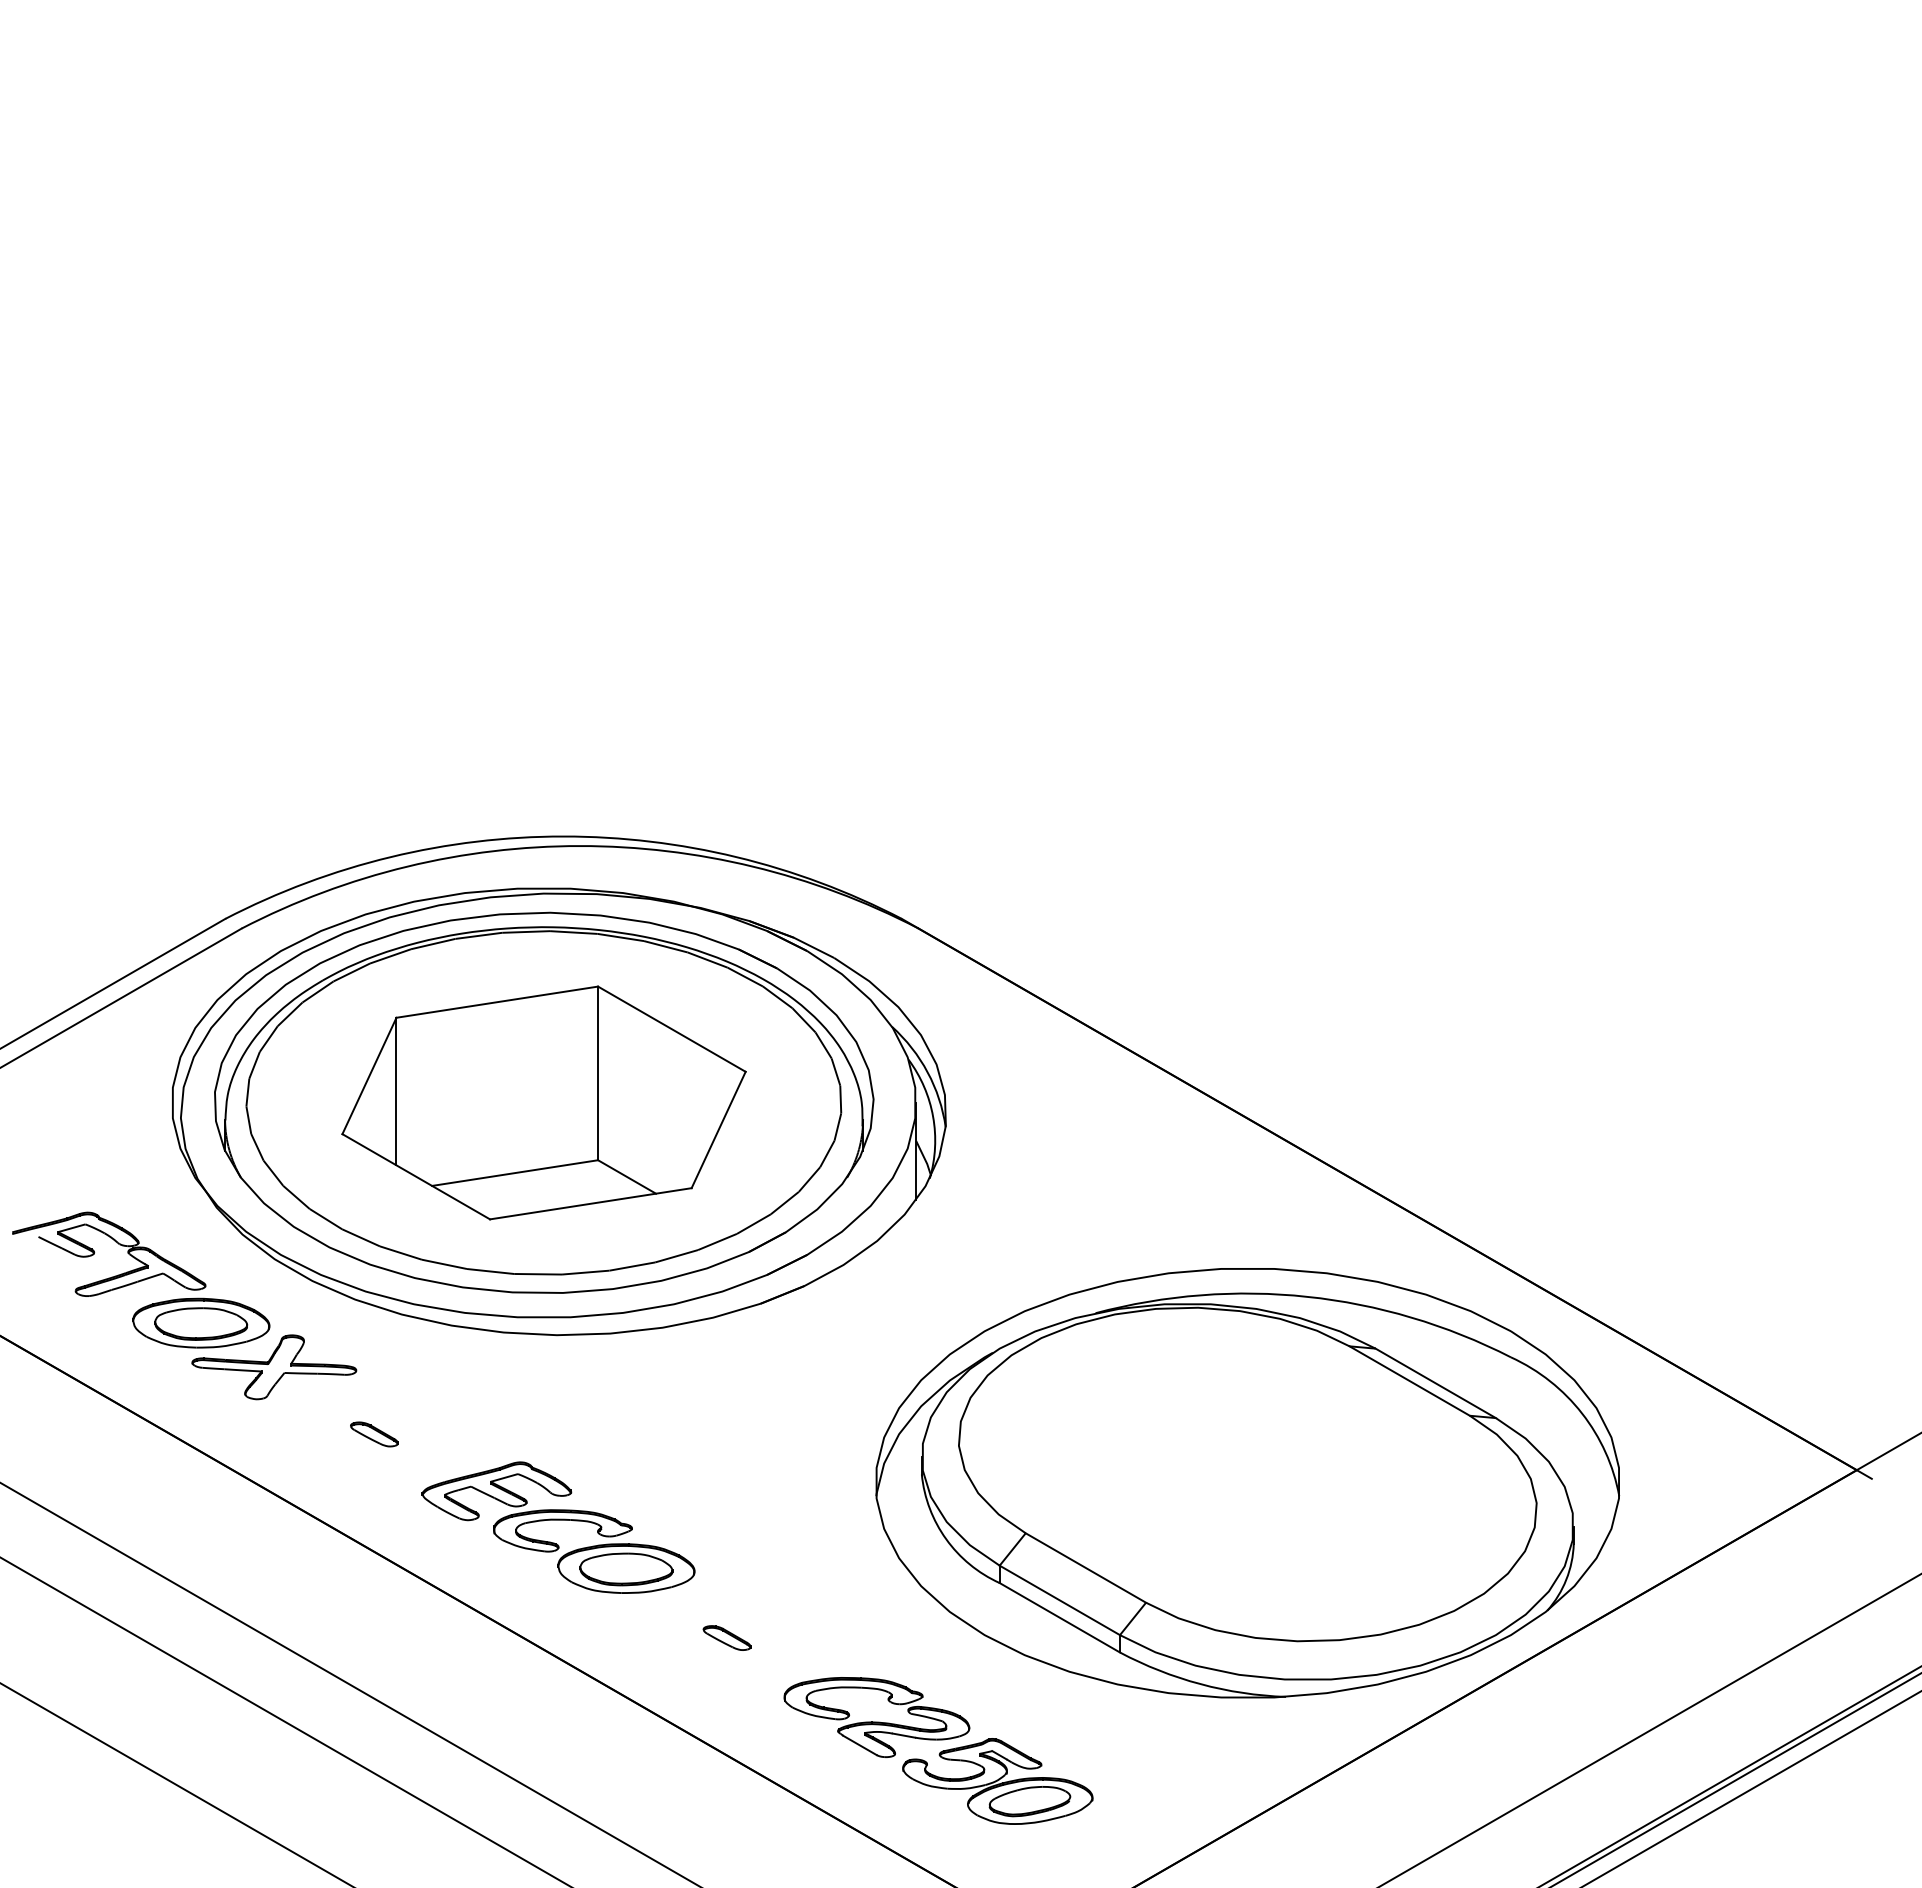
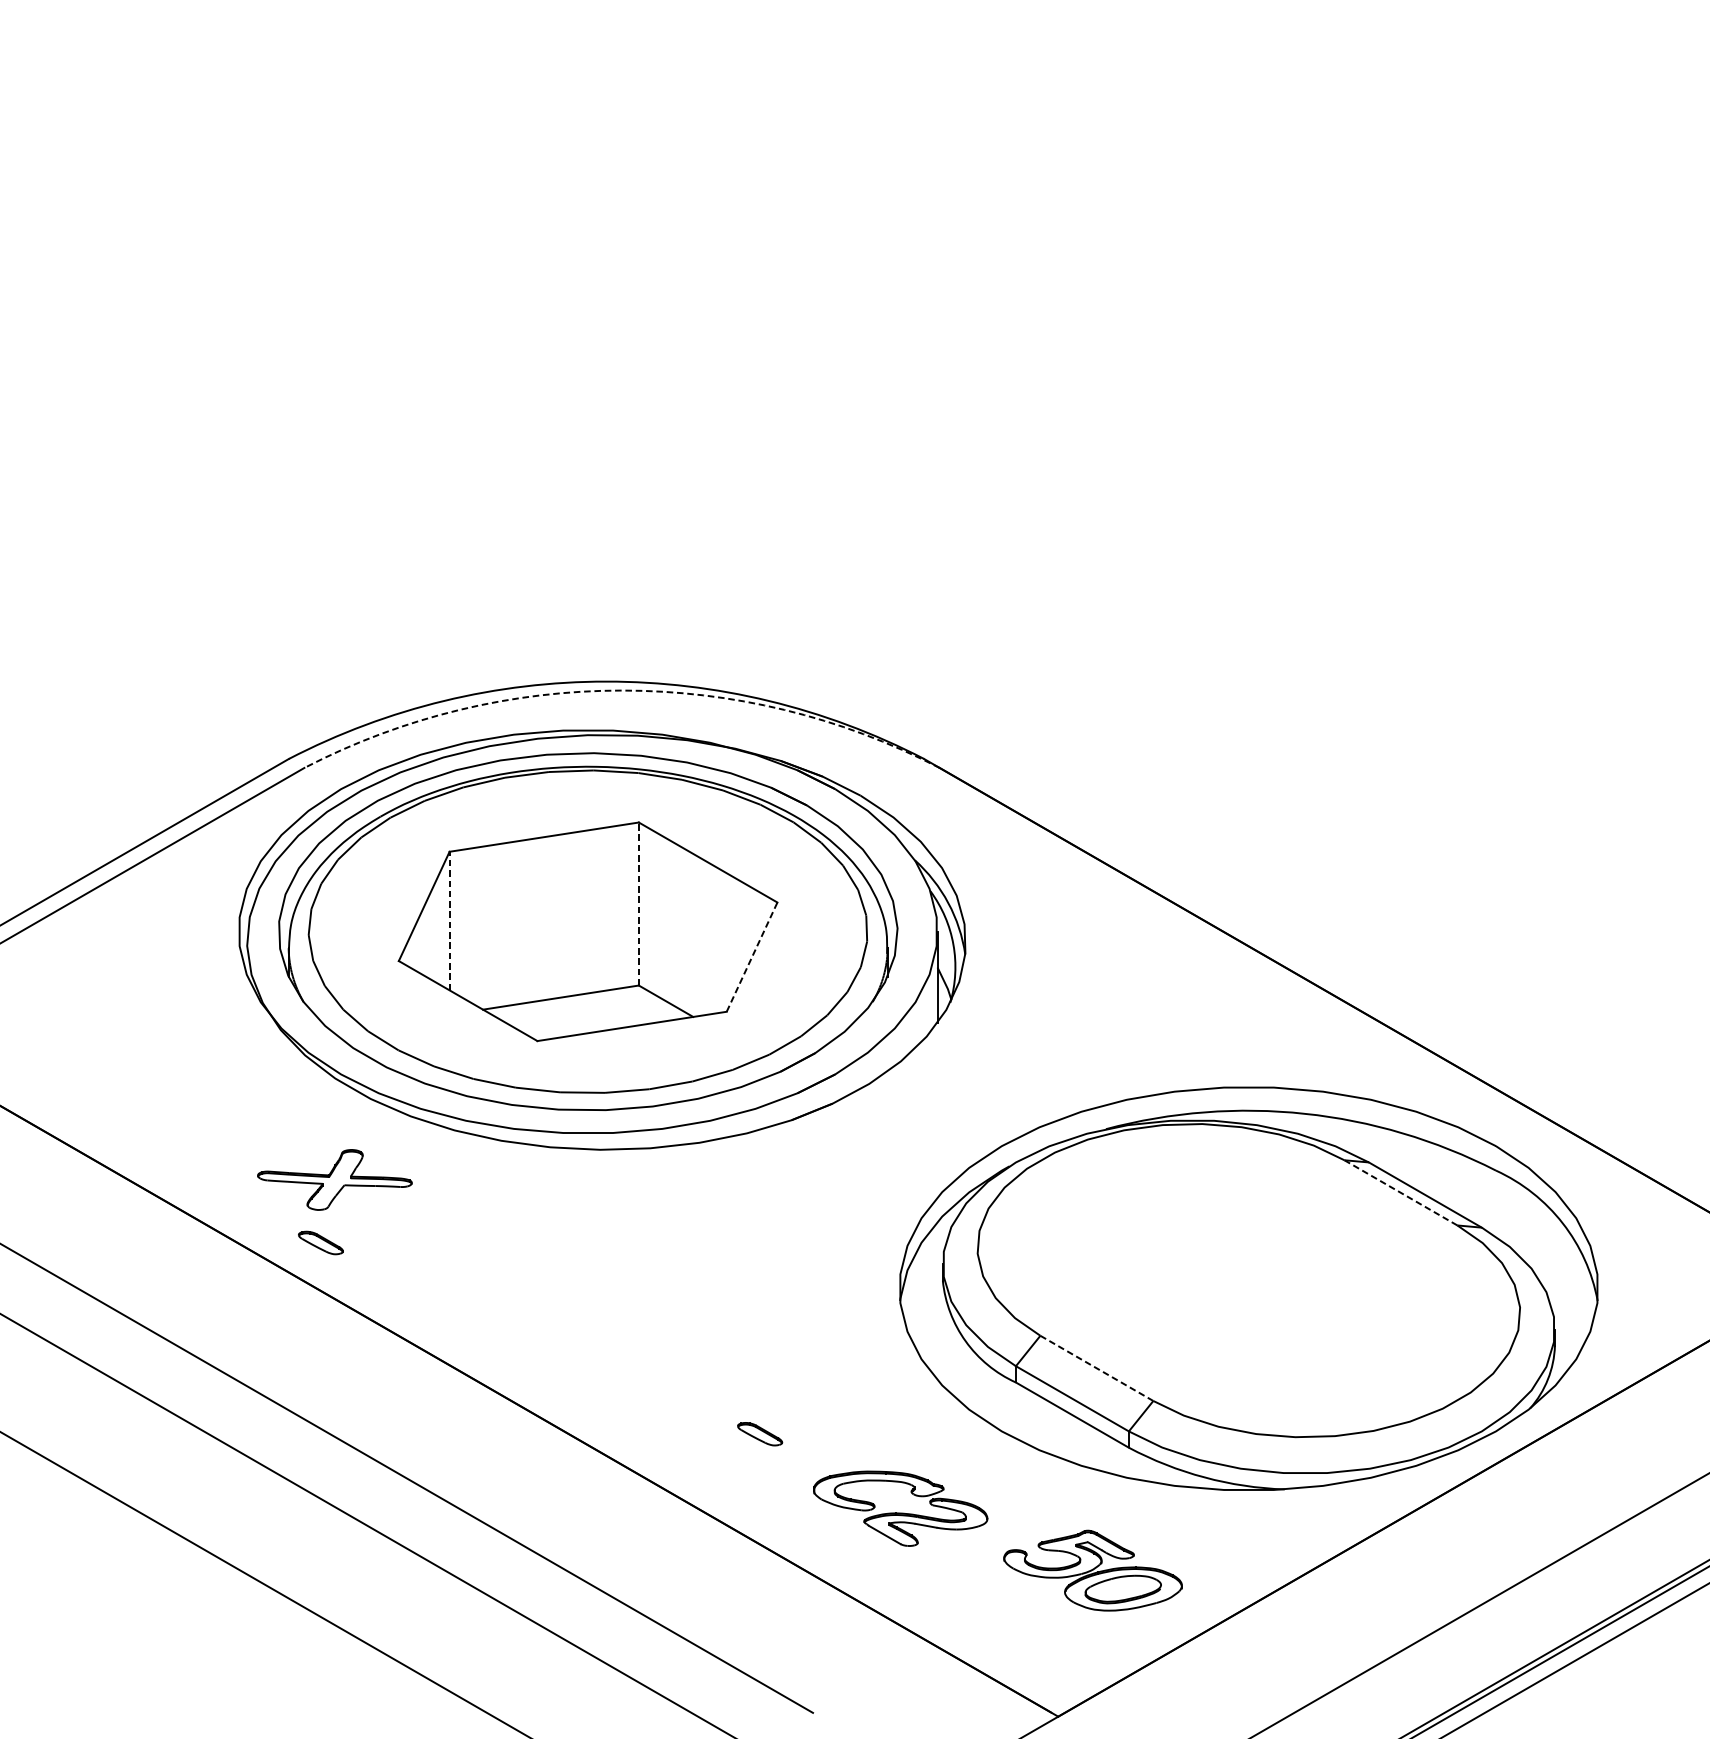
arc: (580, 846) -> (622, 690), solid -> dashed
line: (598, 1073) -> (639, 904), solid -> dashed
line: (396, 1091) -> (449, 921), solid -> dashed
line: (718, 1129) -> (751, 956), solid -> dashed
part: (141, 1279) -> (210, 1097), removed
line: (1409, 1380) -> (1400, 1192), solid -> dashed
part: (374, 1434) -> (320, 1243), moved
part: (558, 1520) -> (601, 1323), removed
line: (1086, 1568) -> (1097, 1368), solid -> dashed
part: (997, 1781) -> (1092, 1570), moved

